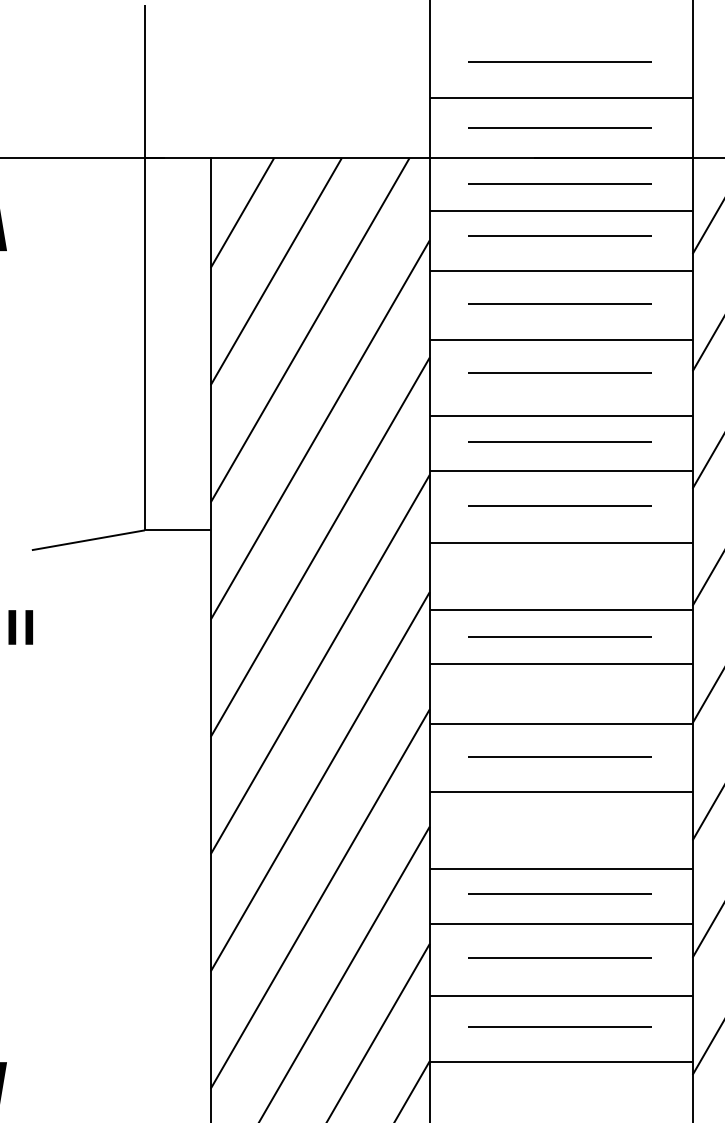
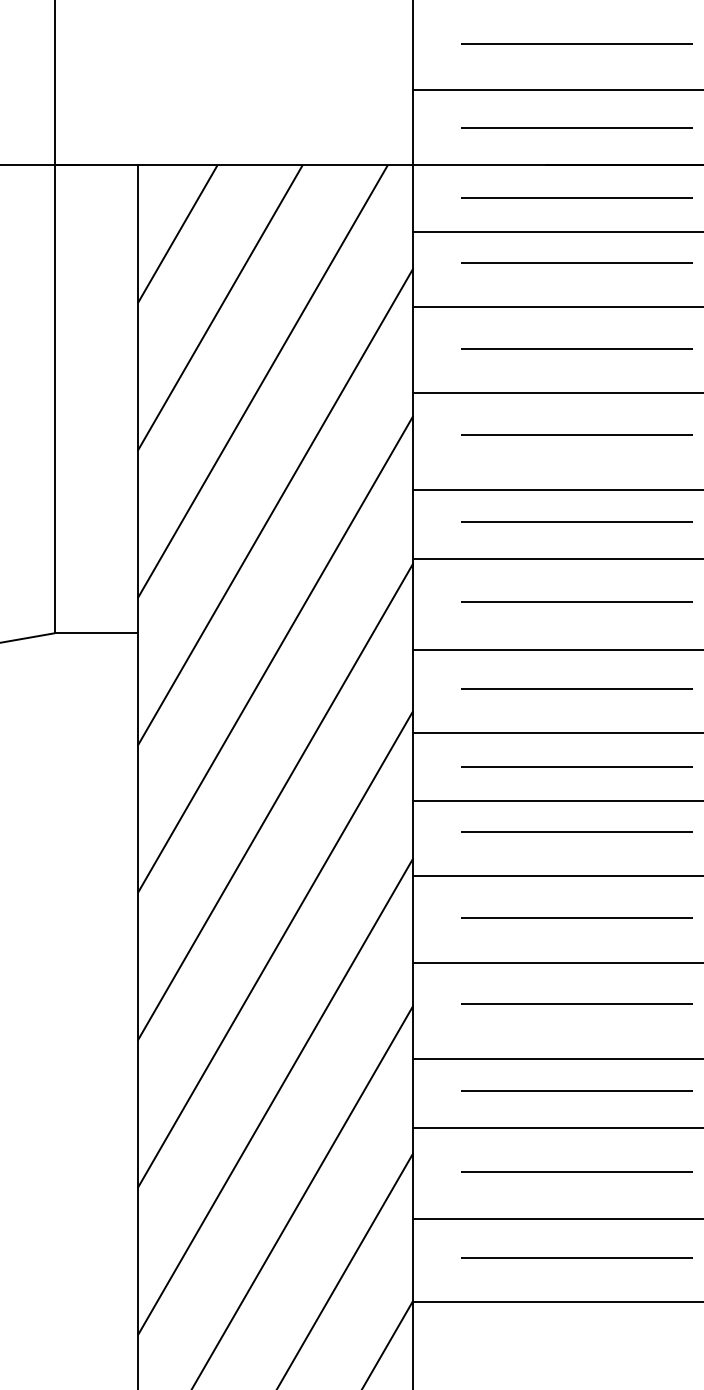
line: (559, 573) -> (576, 687), added
line: (559, 687) -> (576, 830), added
line: (559, 824) -> (576, 1003), added

